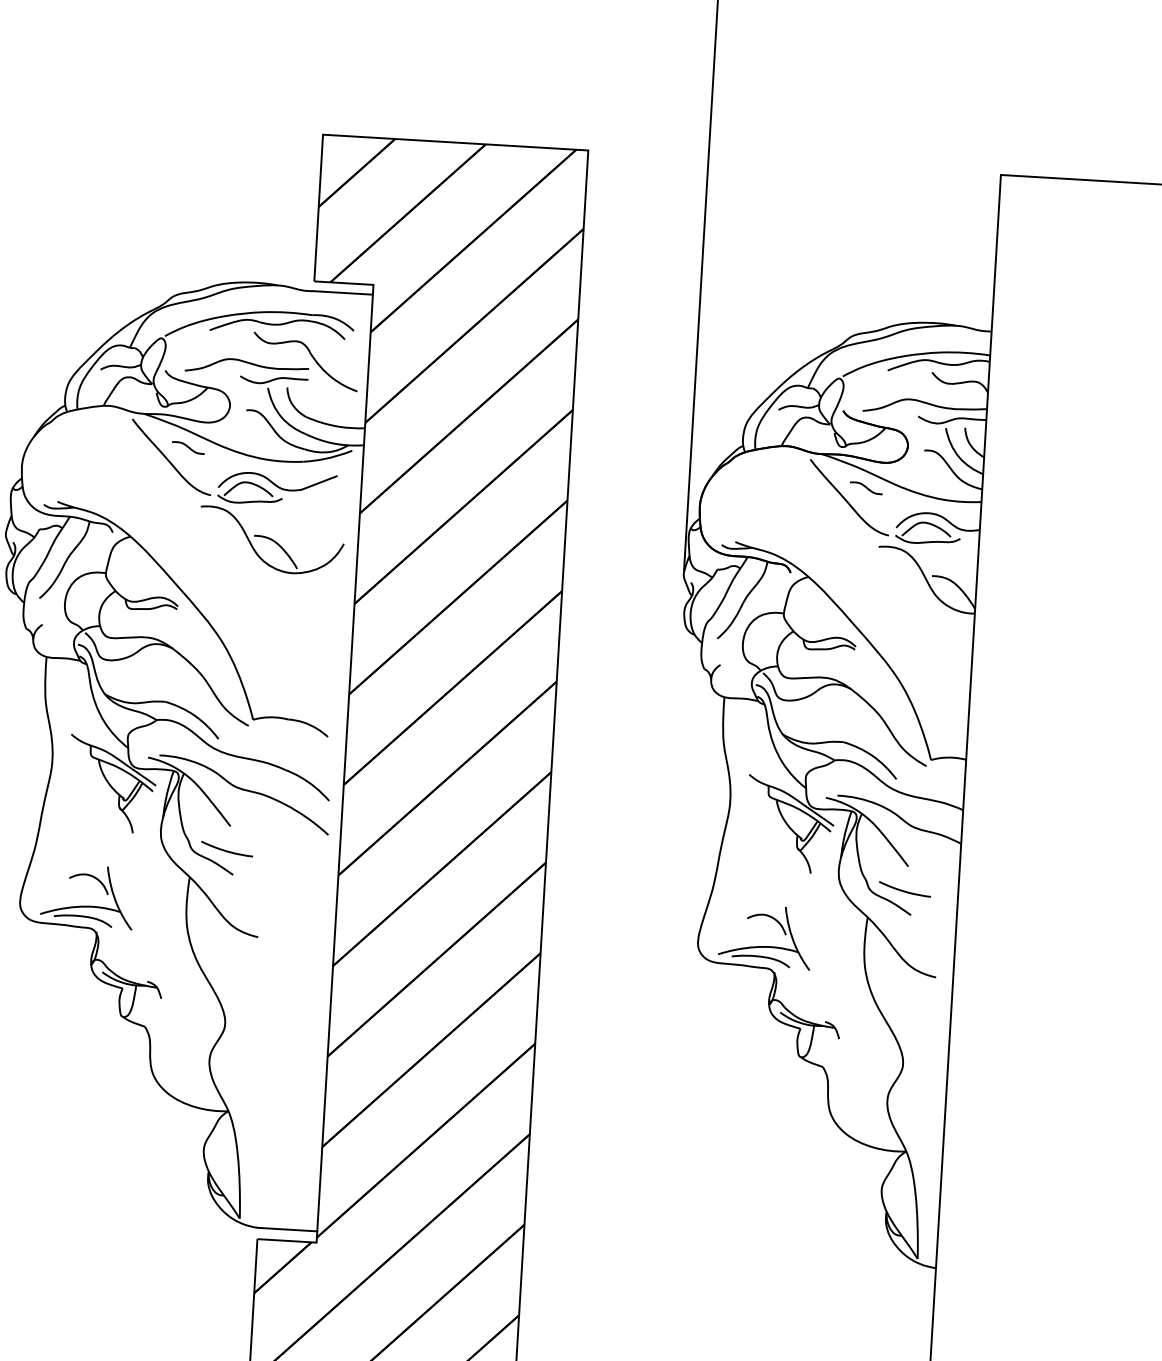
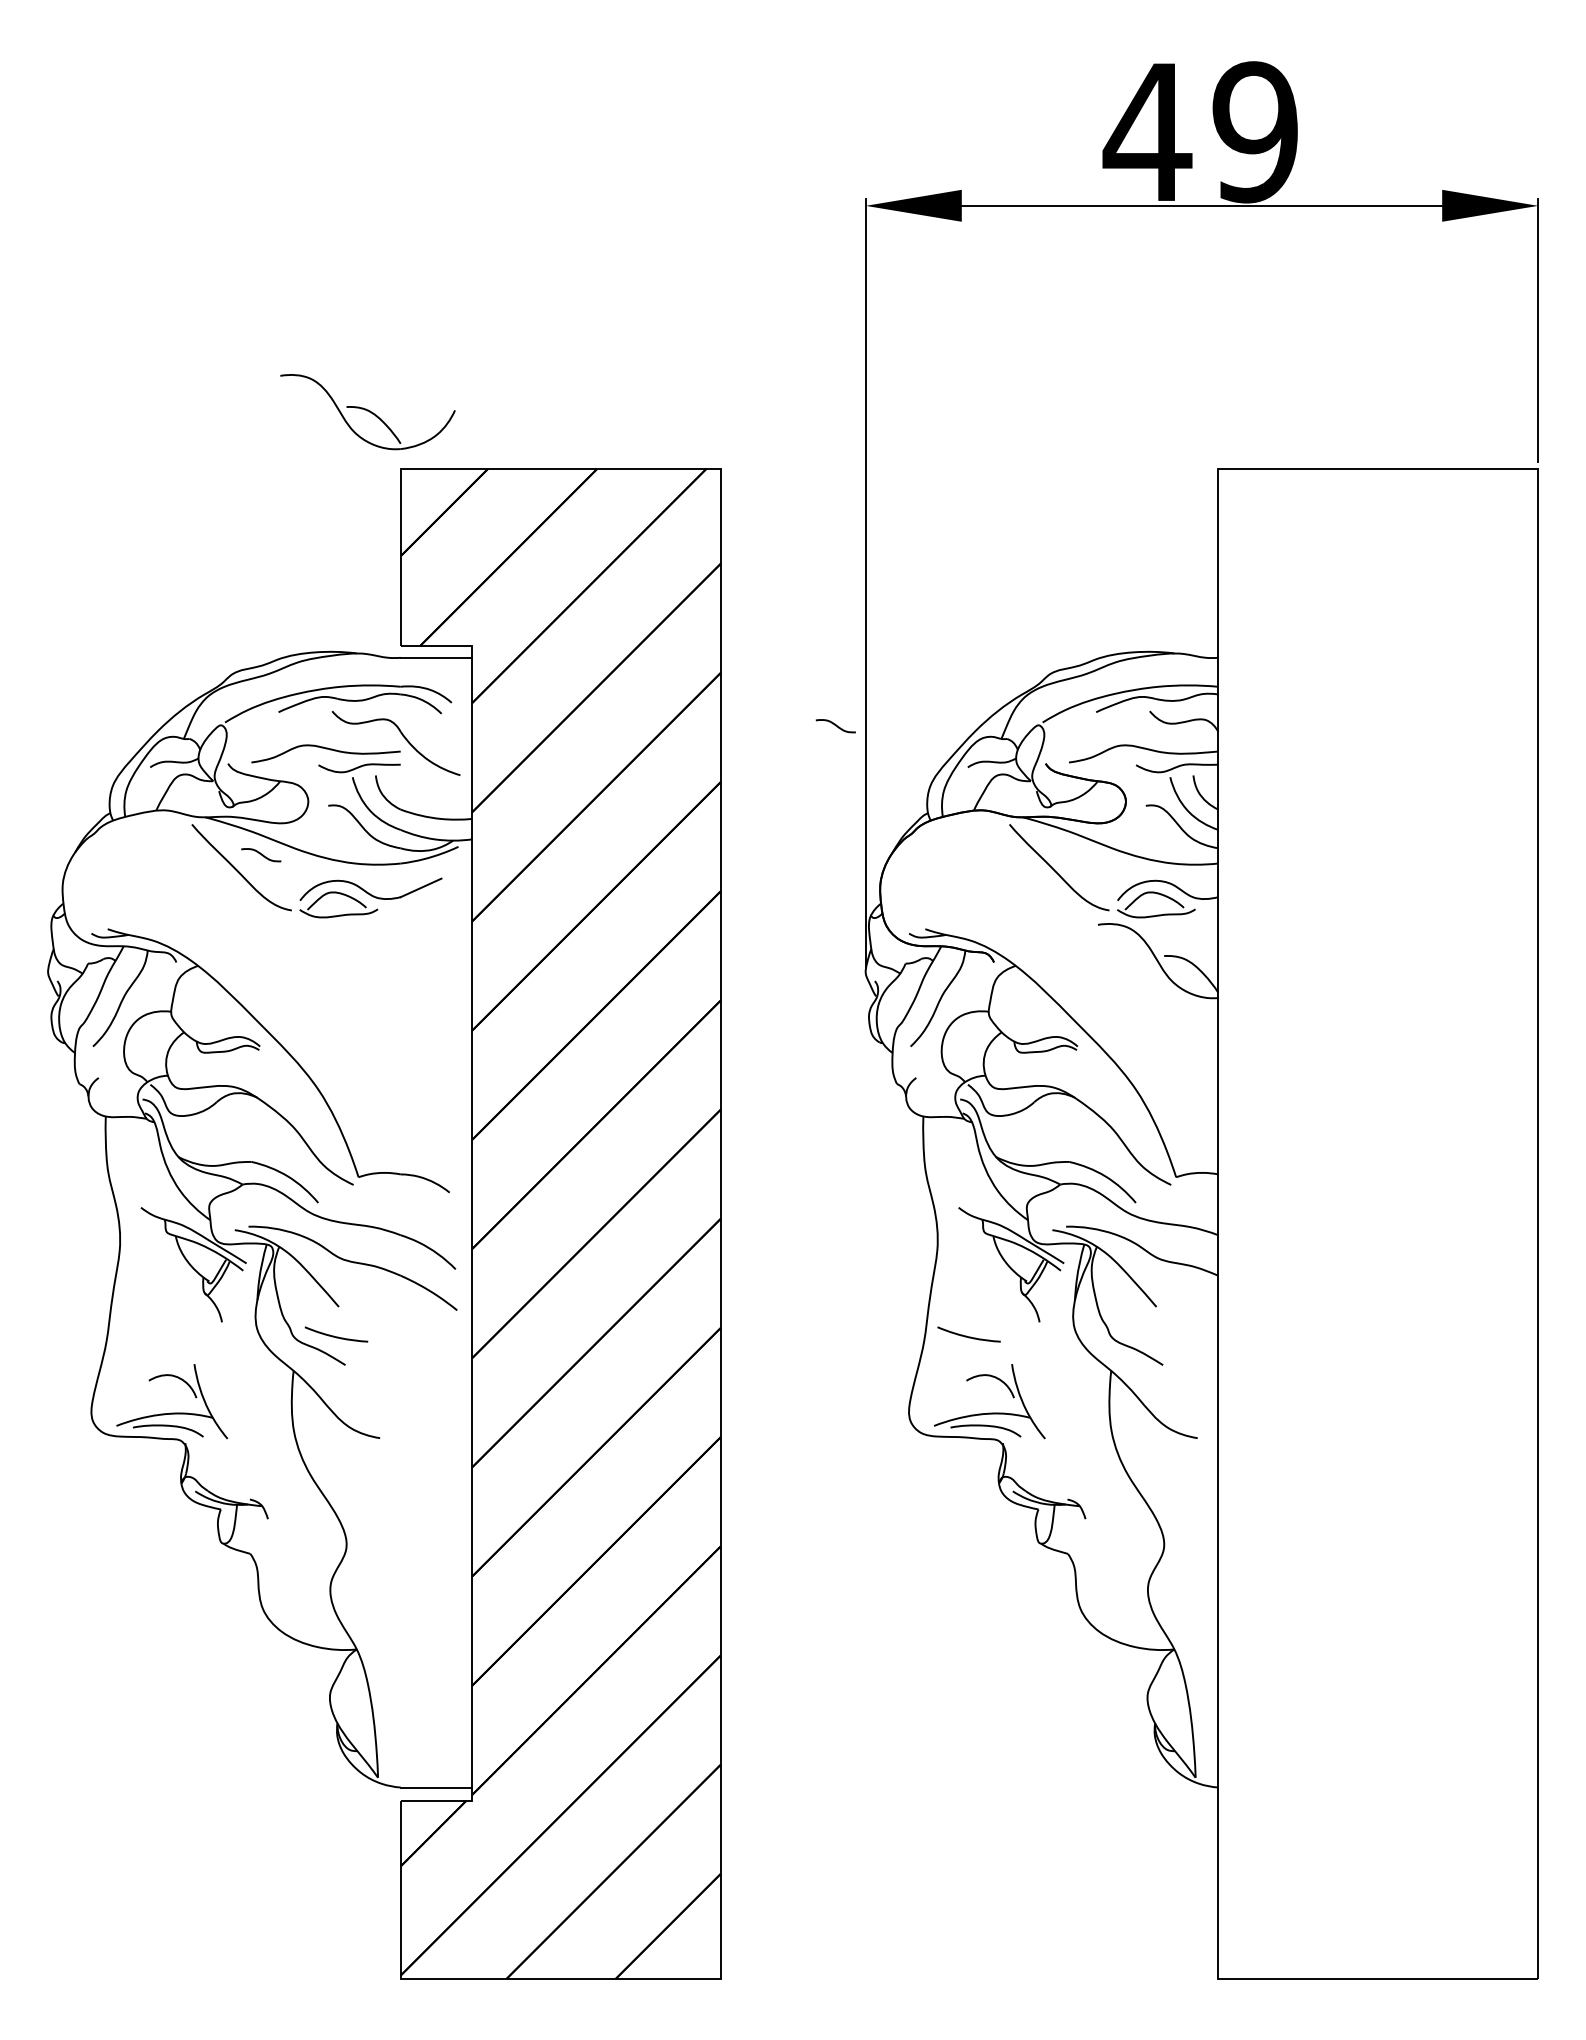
curve: (865, 488) -> (835, 726), moved
part: (271, 541) -> (367, 412), moved
curve: (904, 890) -> (968, 1336), moved

